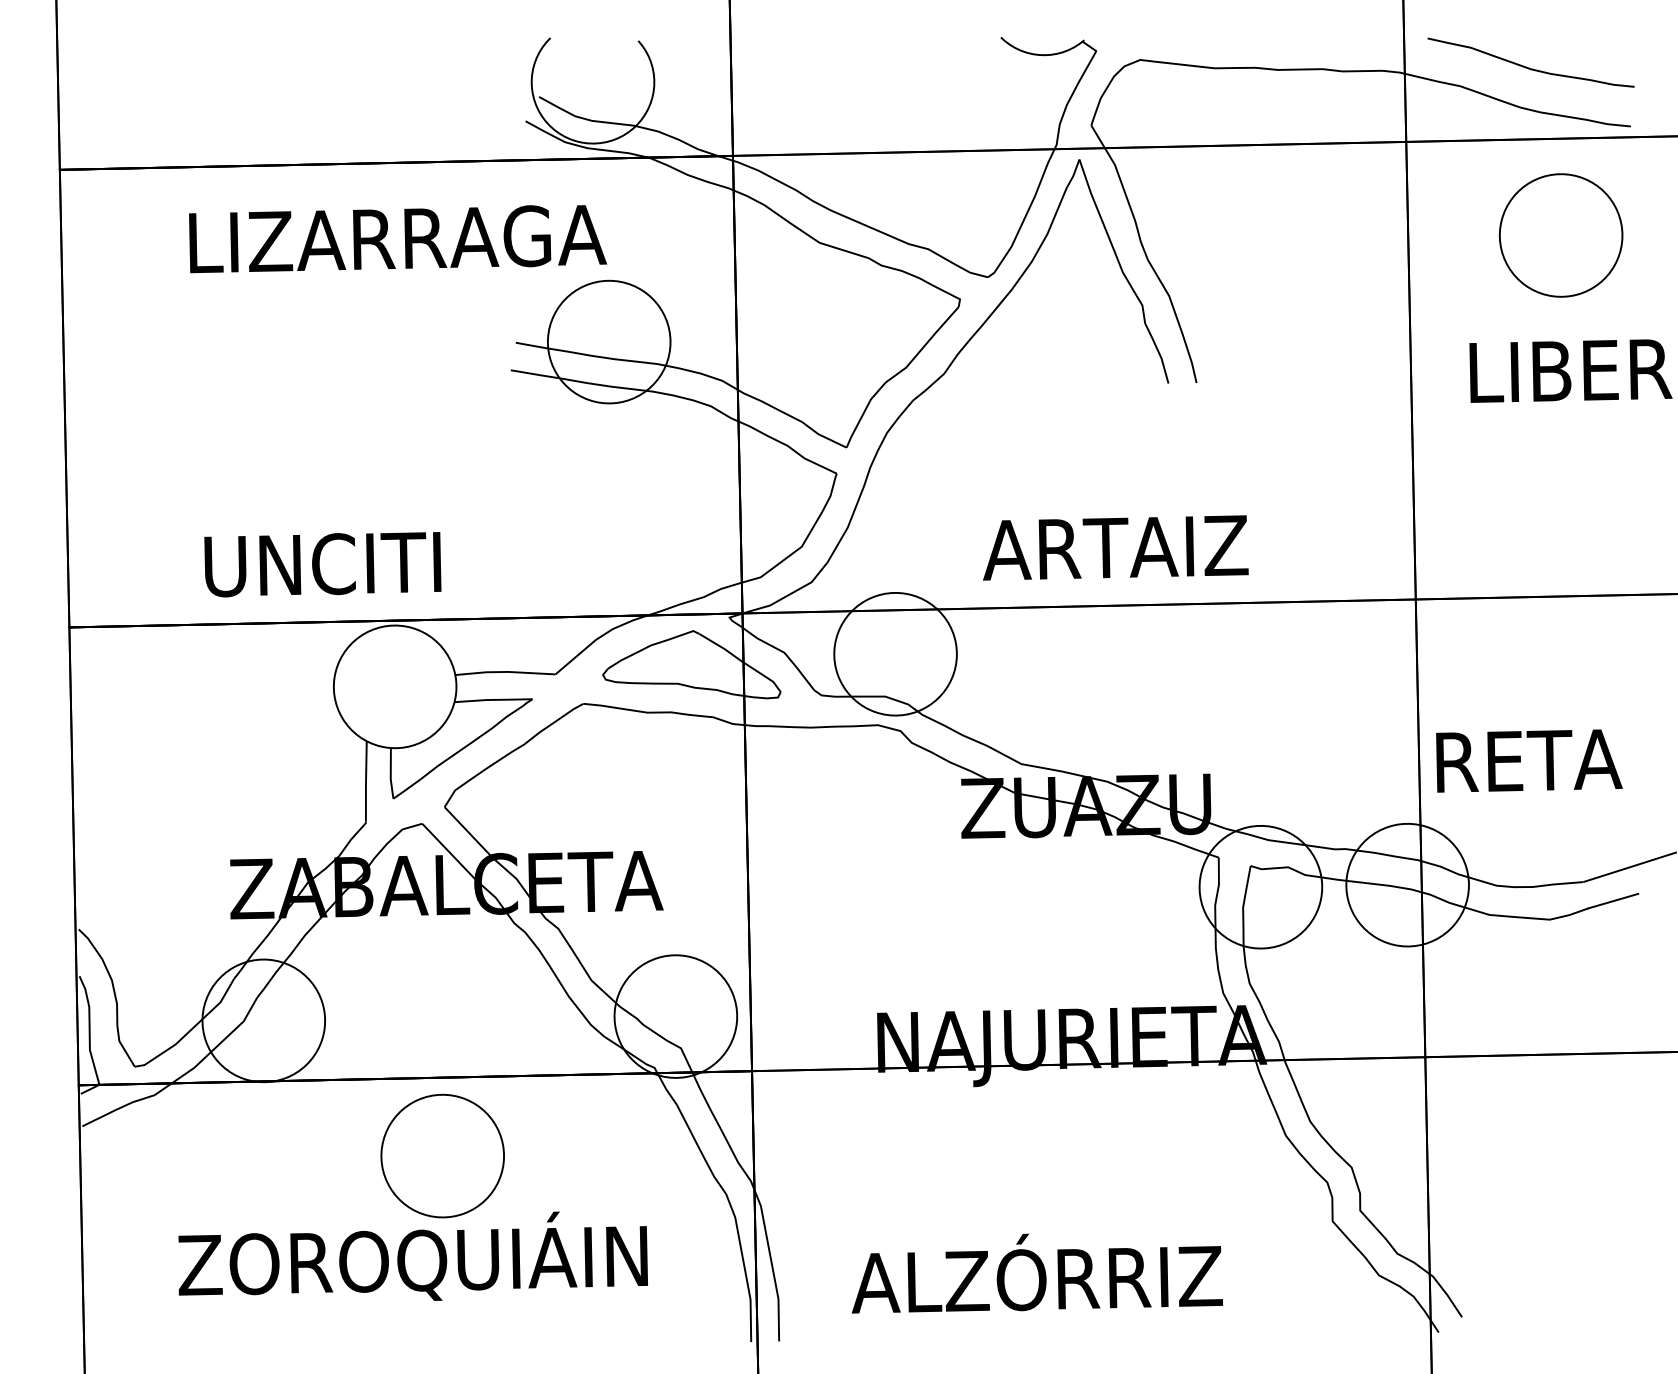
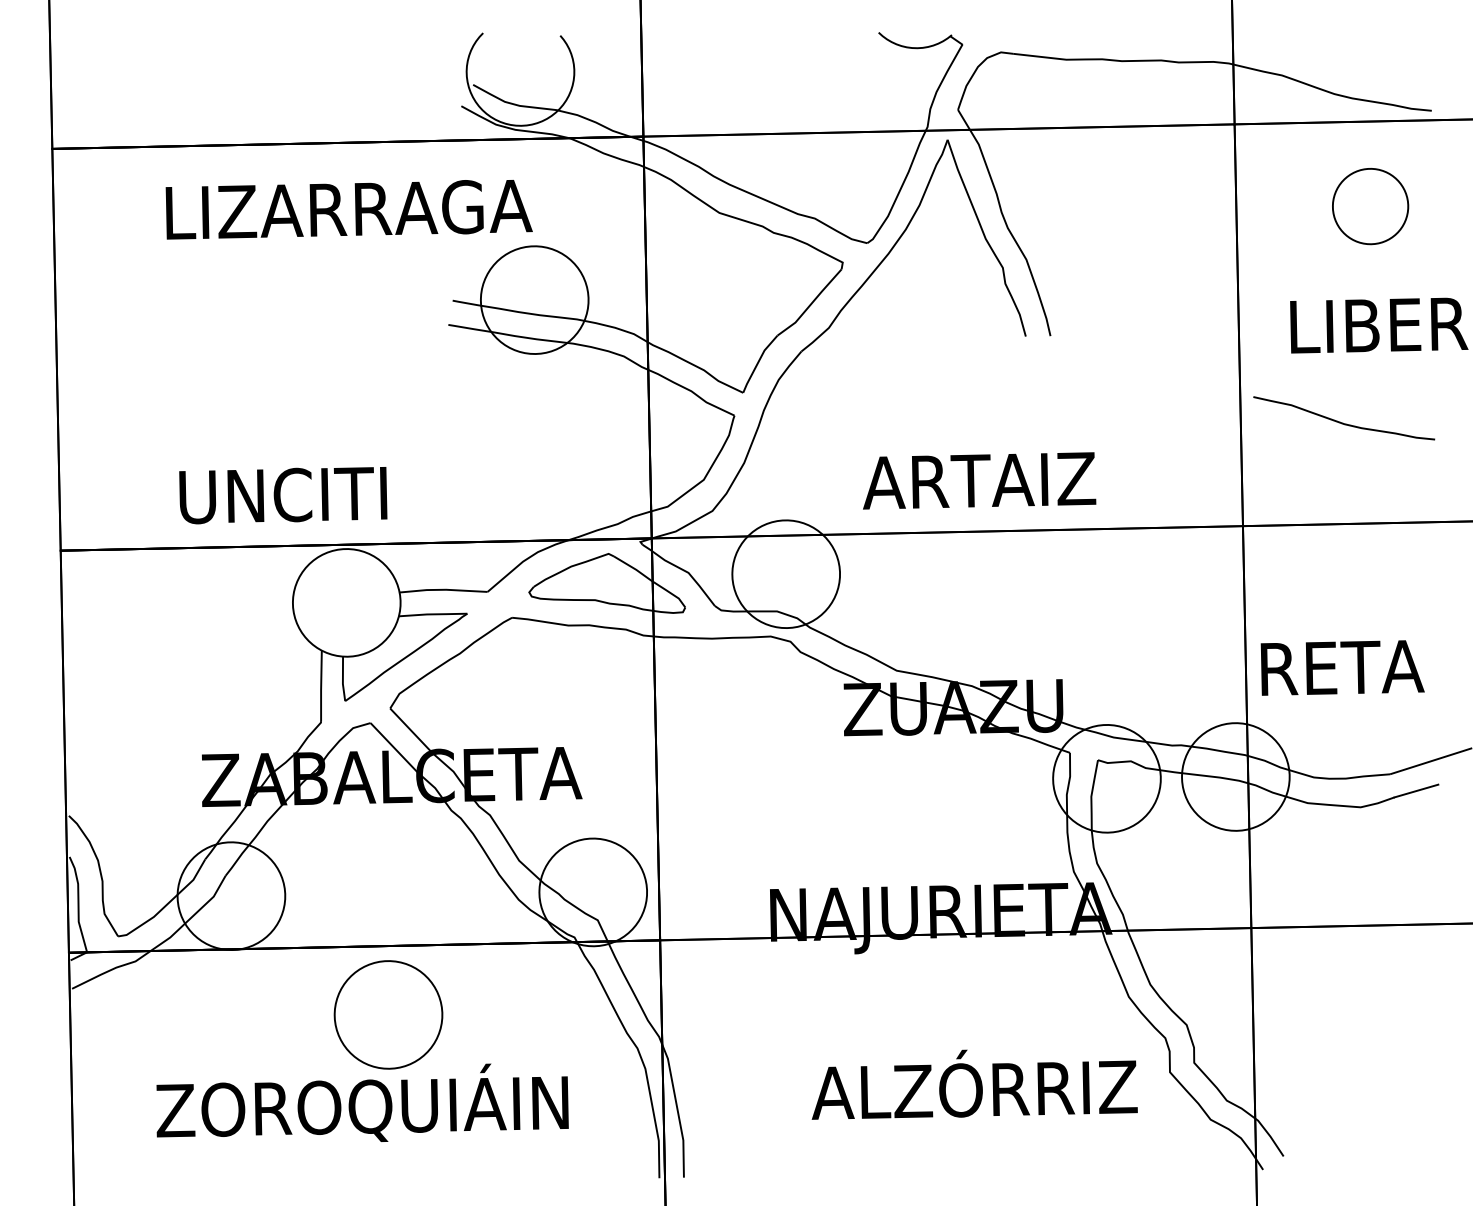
curve: (1529, 67) -> (1342, 422), moved
part: (1560, 235) -> (1370, 206), size x0.7
text: (1036, 1273) -> (974, 1084), moved

